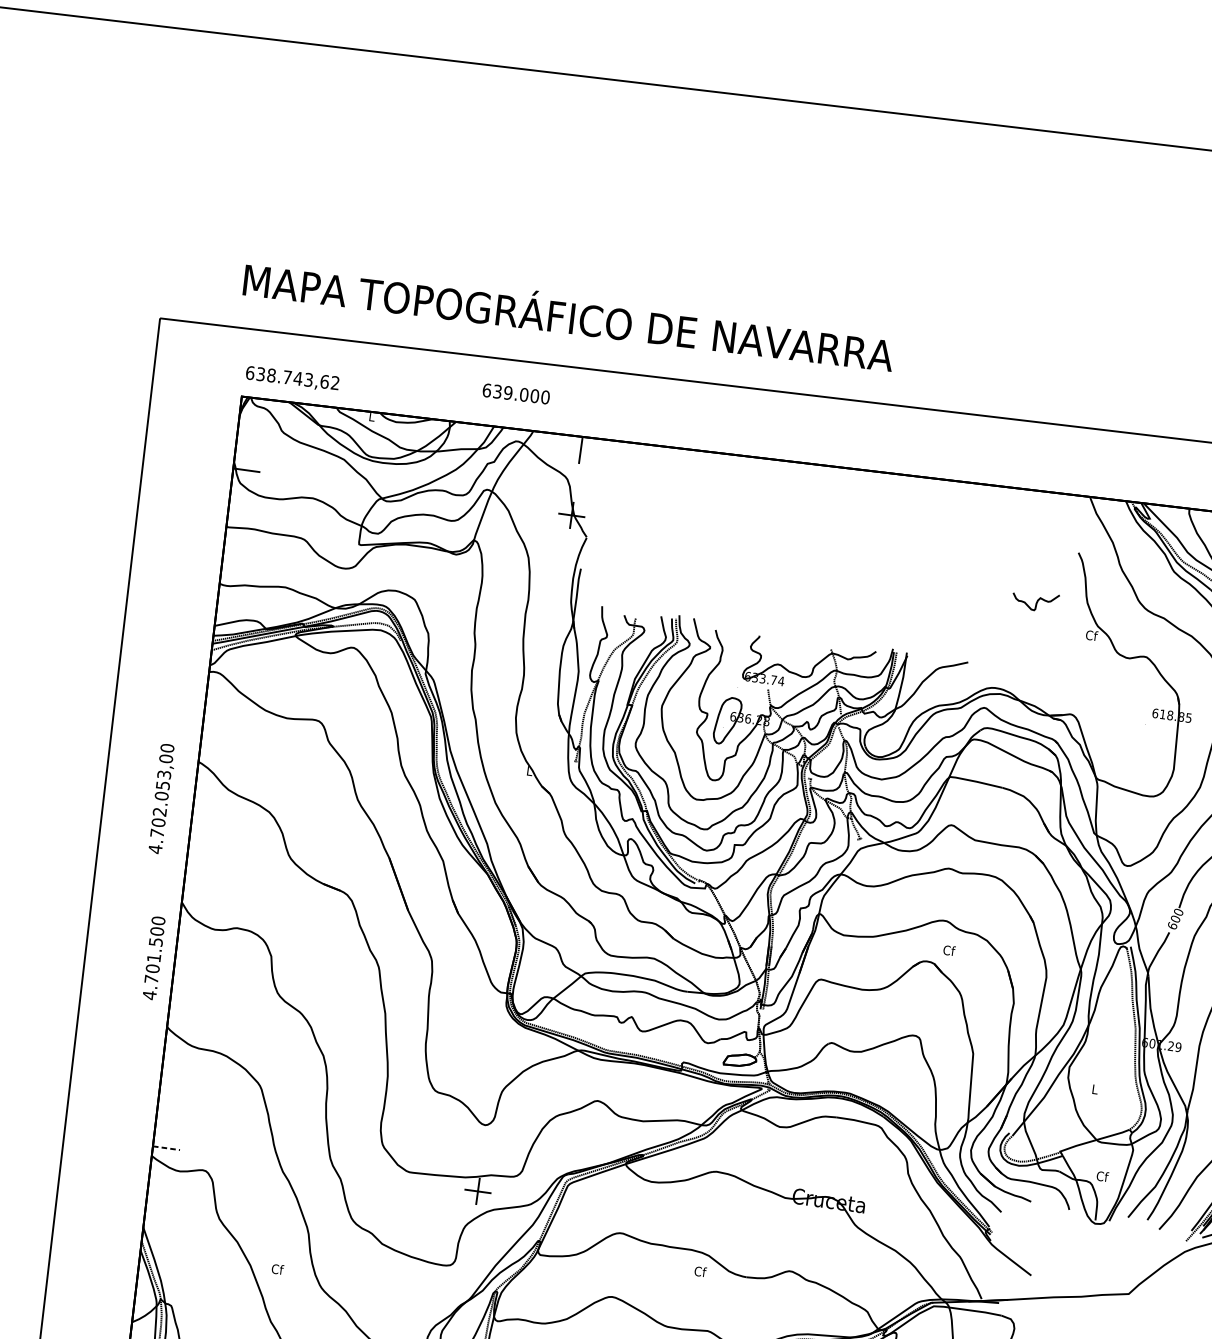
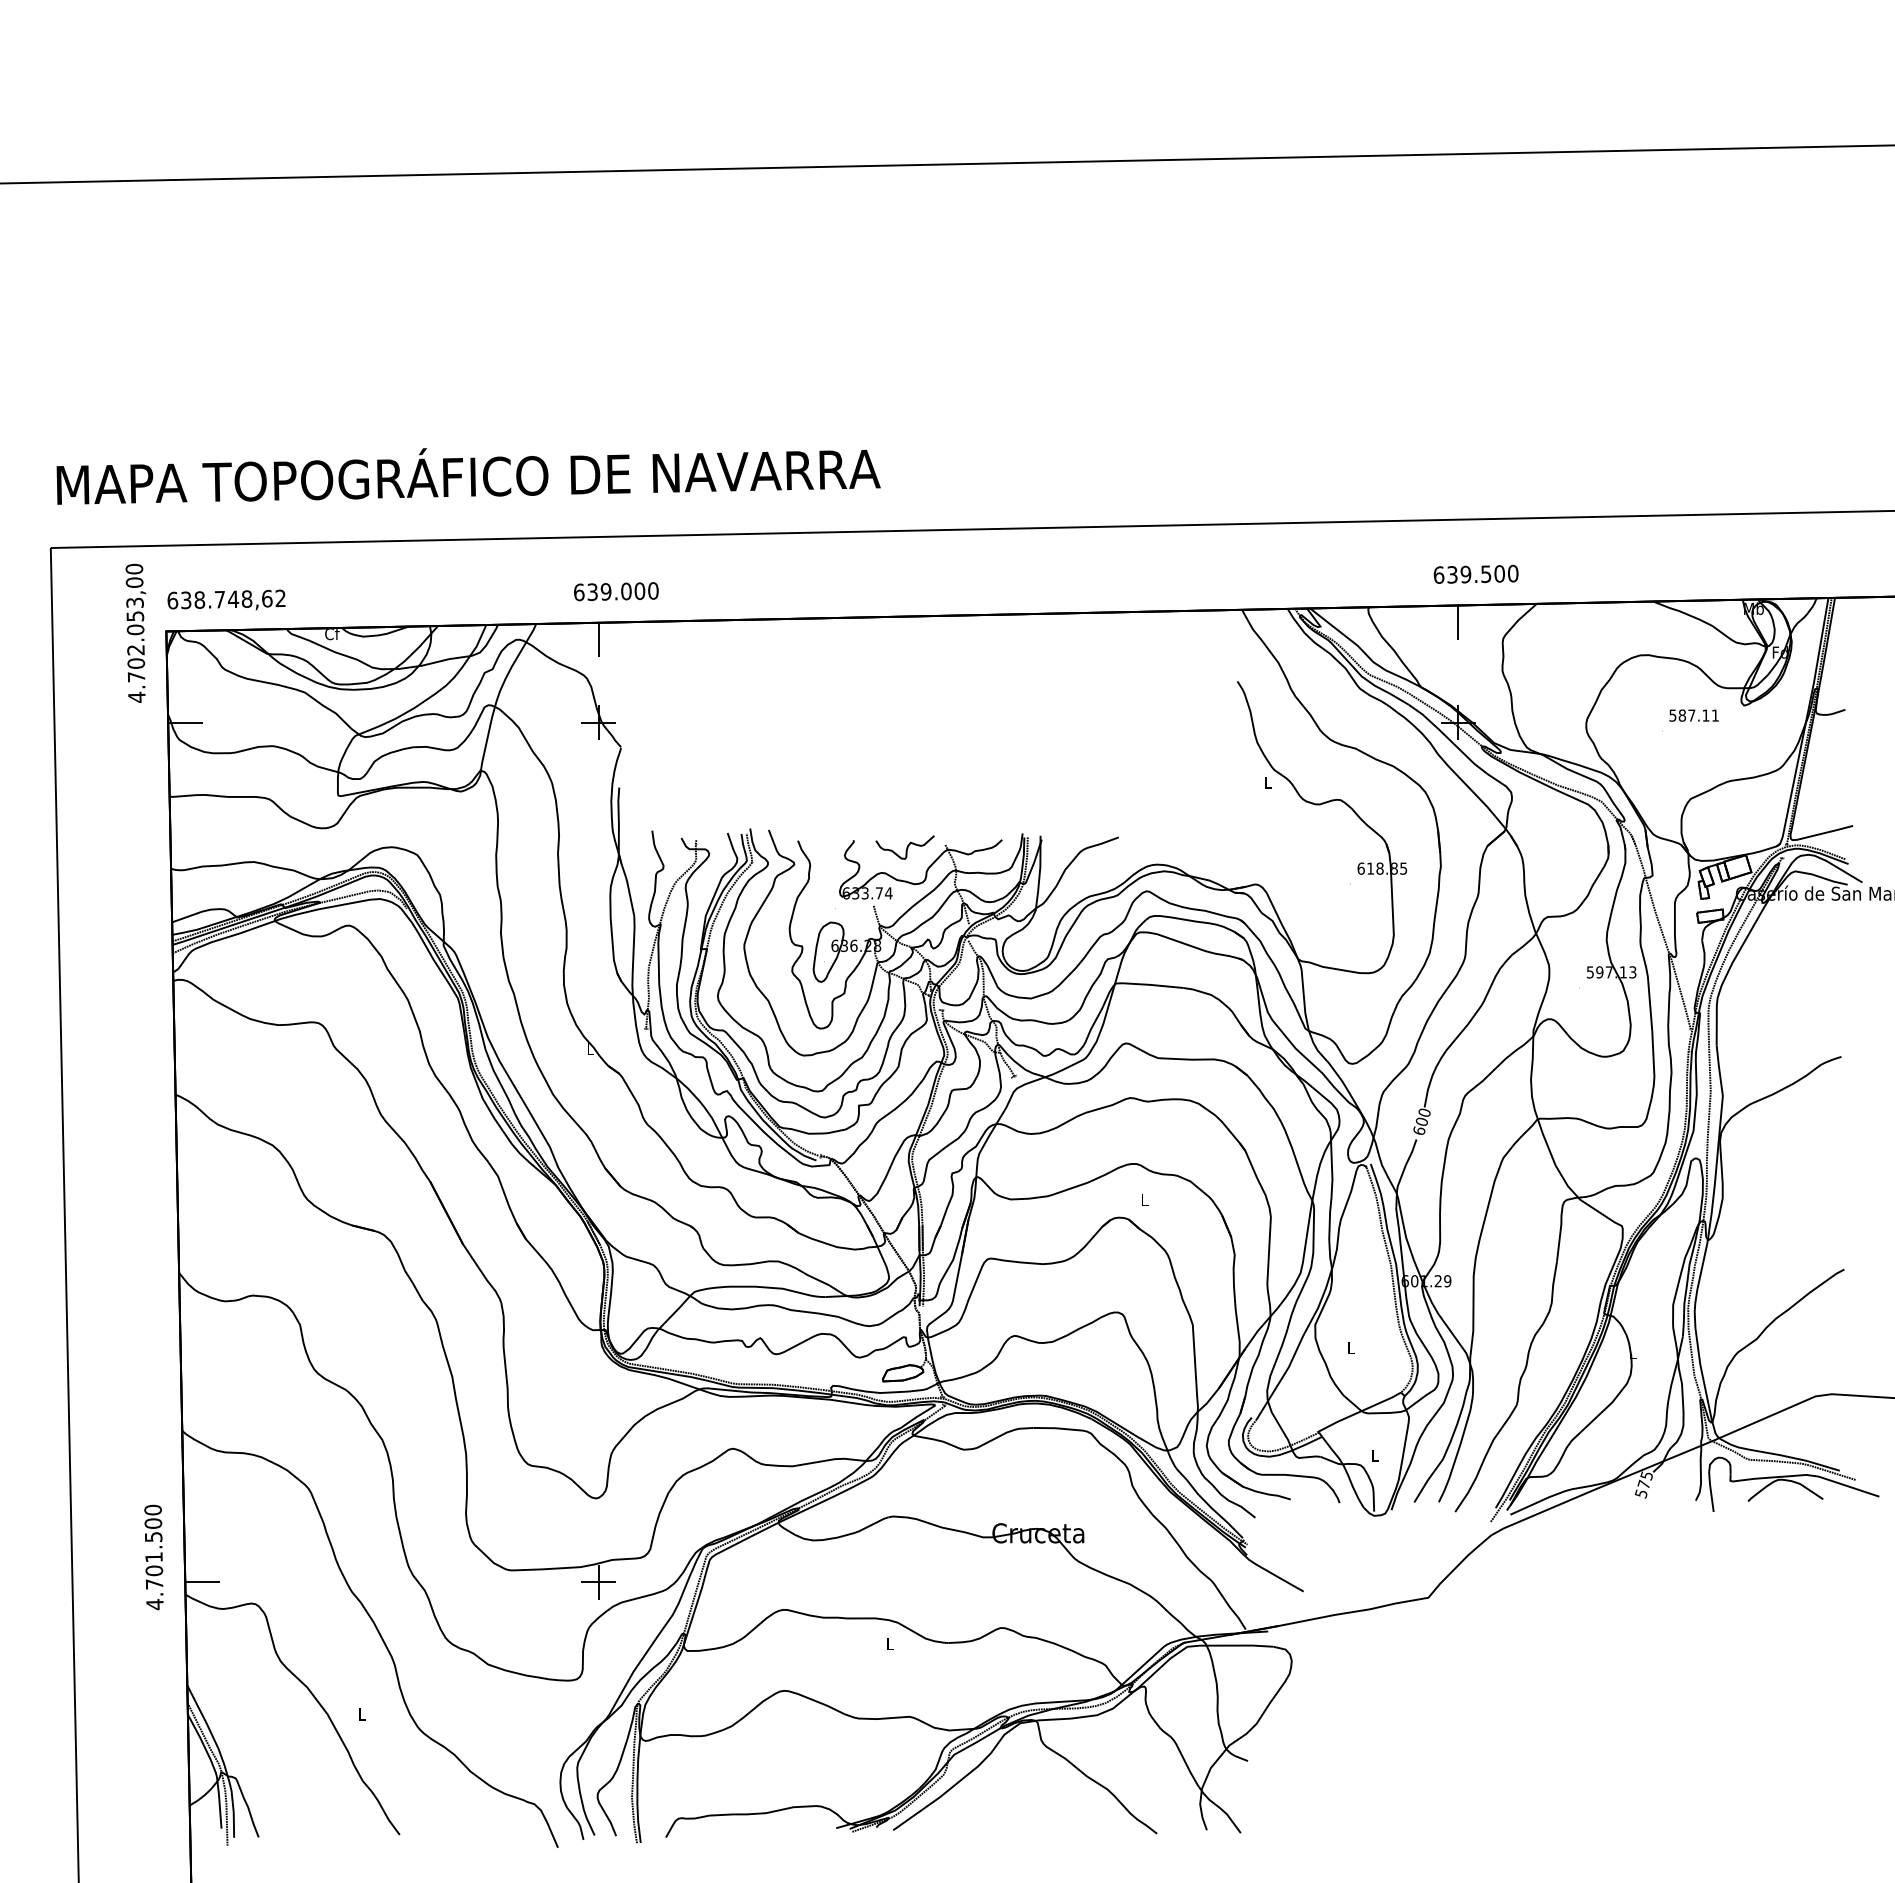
text: (568, 317) -> (468, 476), moved
text: (308, 379) -> (246, 598), 638.743,62 -> 638.748,62
text: (516, 393) -> (616, 591), moved
text: (372, 417) -> (332, 634), L -> Cf
curve: (1036, 601) -> (906, 847), moved
text: (1091, 635) -> (1268, 782), Cf -> L
text: (161, 798) -> (135, 632), moved
text: (948, 950) -> (1144, 1200), Cf -> L
text: (153, 958) -> (153, 1557), moved
line: (166, 1148) -> (202, 1582), dashed -> solid
text: (1102, 1176) -> (1375, 1455), Cf -> L
text: (277, 1269) -> (361, 1714), Cf -> L
text: (700, 1271) -> (889, 1643), Cf -> L

